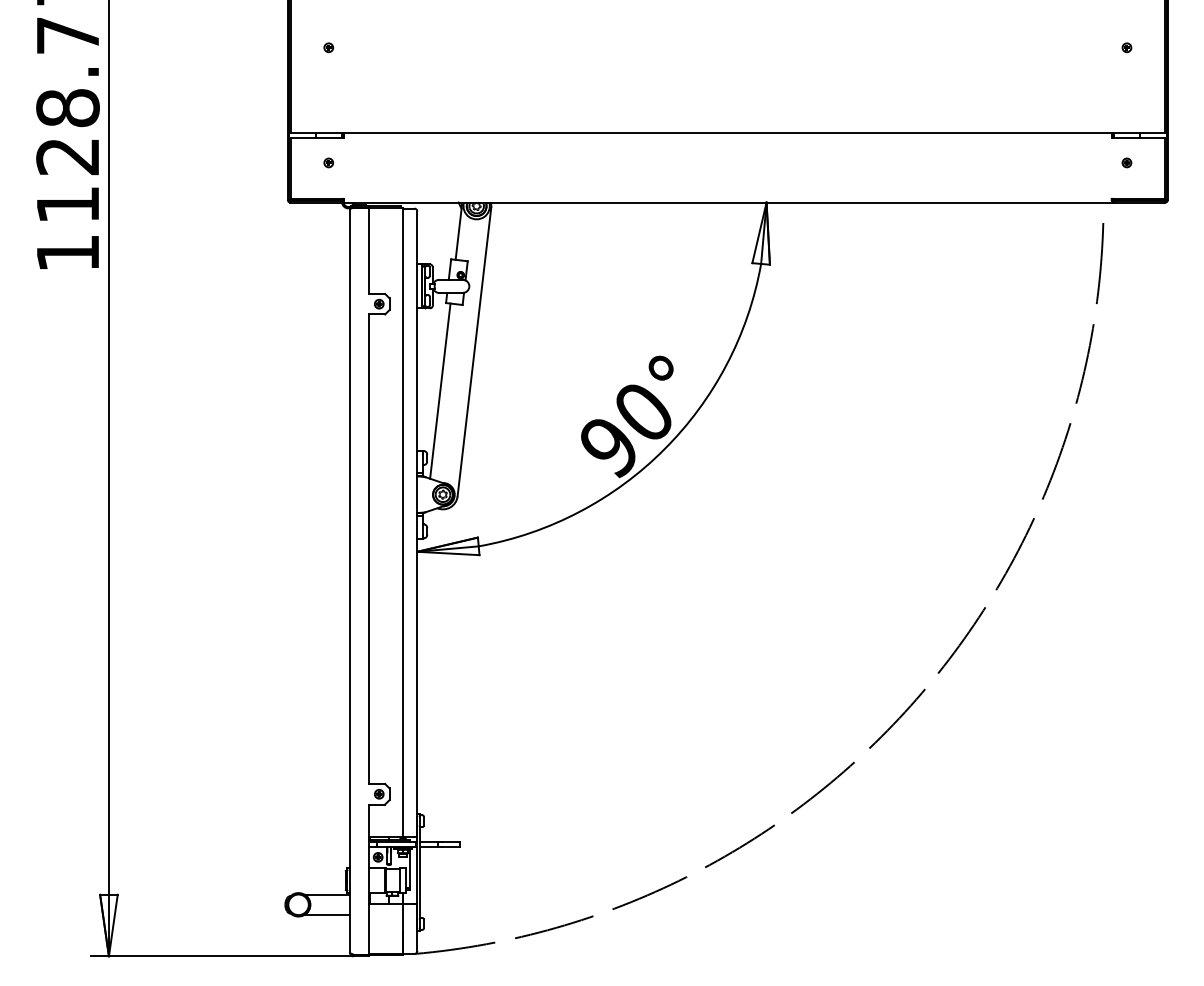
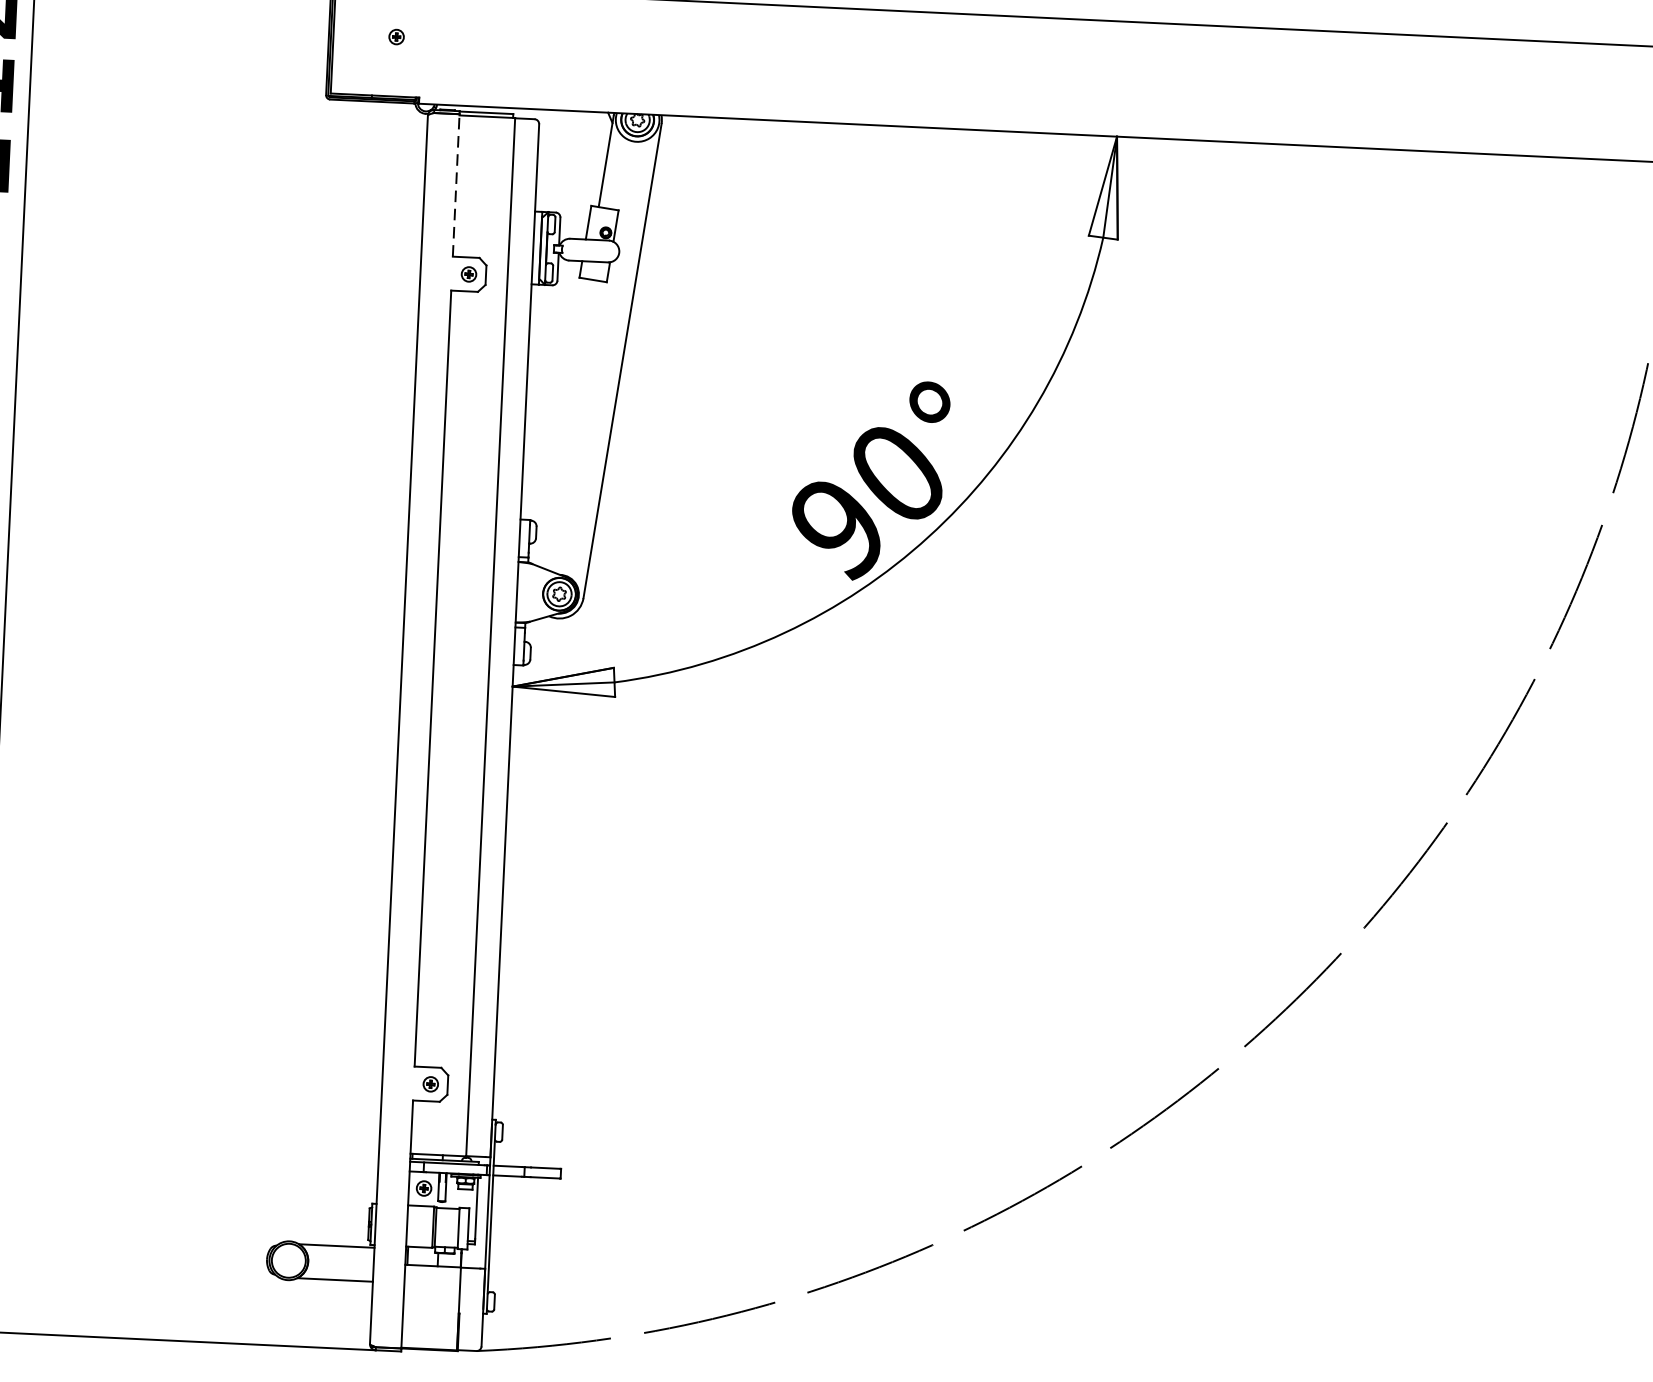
line: (369, 250) -> (457, 184), solid -> dashed
line: (440, 390) -> (563, 421), removed

